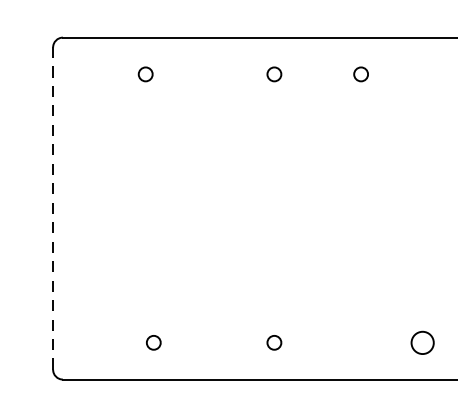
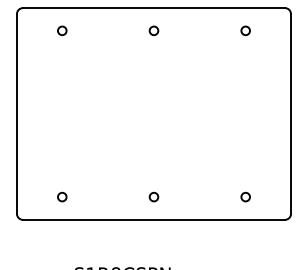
circle: (146, 73) -> (62, 30), moved
circle: (360, 73) -> (245, 30), moved
line: (52, 207) -> (16, 113), dashed -> solid
circle: (154, 341) -> (62, 196), moved
circle: (422, 341) -> (245, 196), size x0.62

